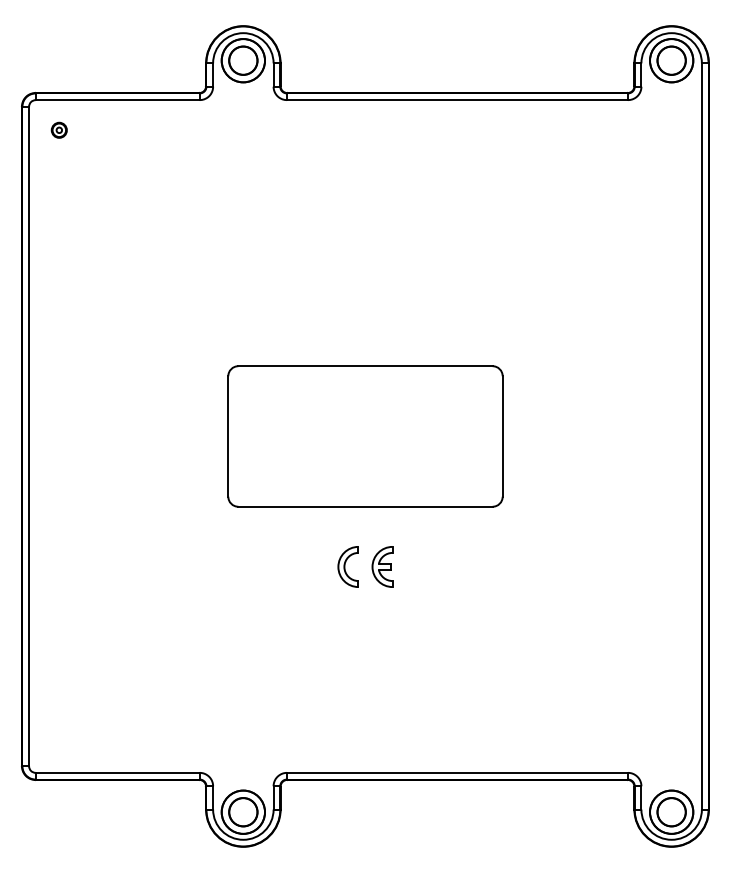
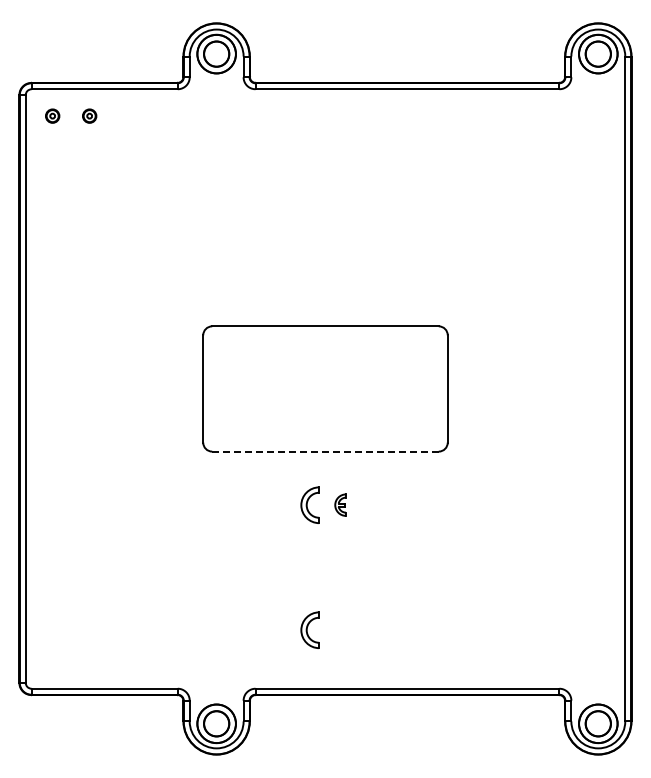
part: (100, 129) -> (89, 115), added
line: (365, 506) -> (325, 451), solid -> dashed
part: (382, 566) -> (340, 504), size x0.6
part: (347, 706) -> (309, 629), added

